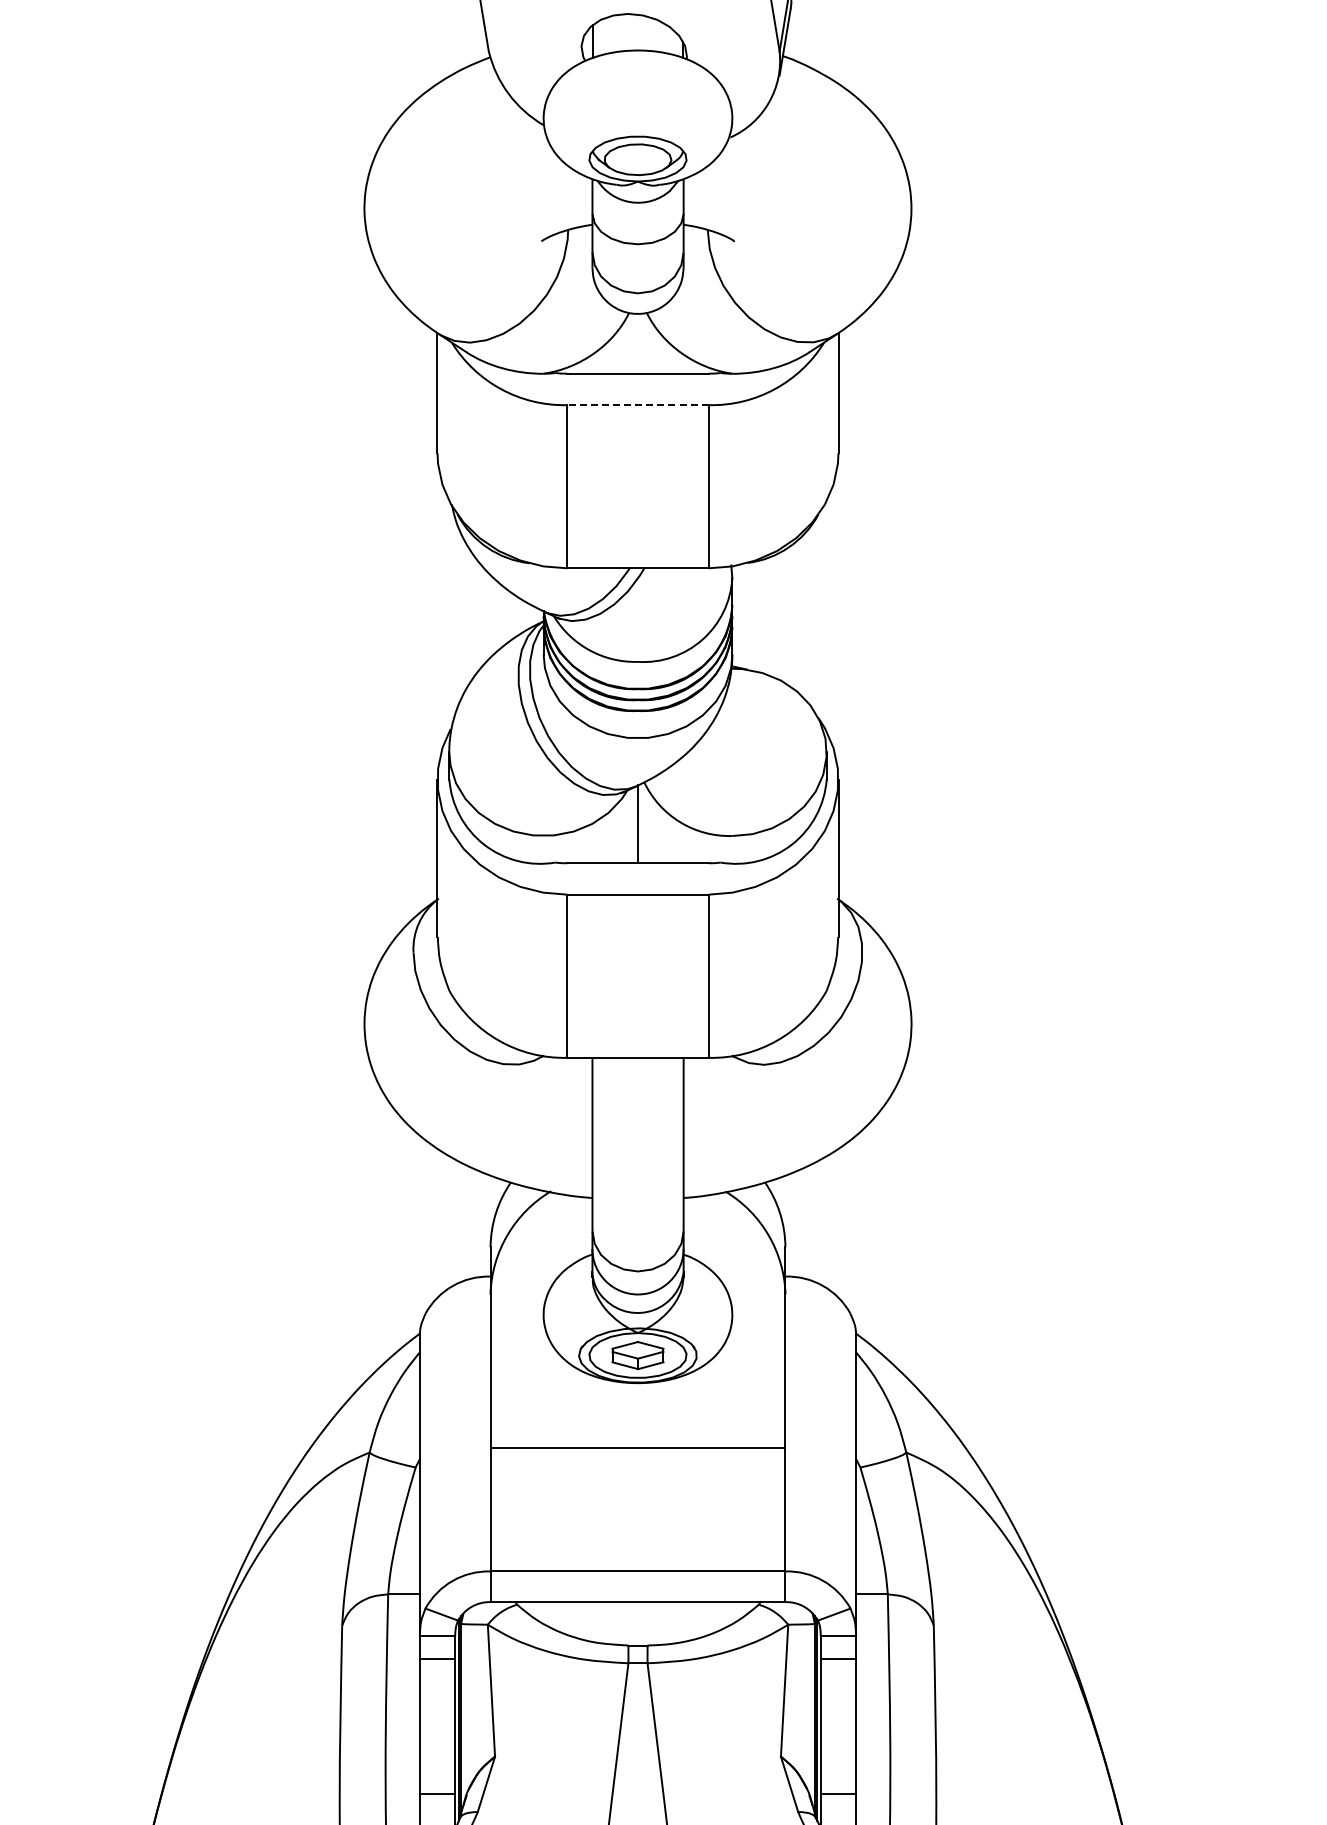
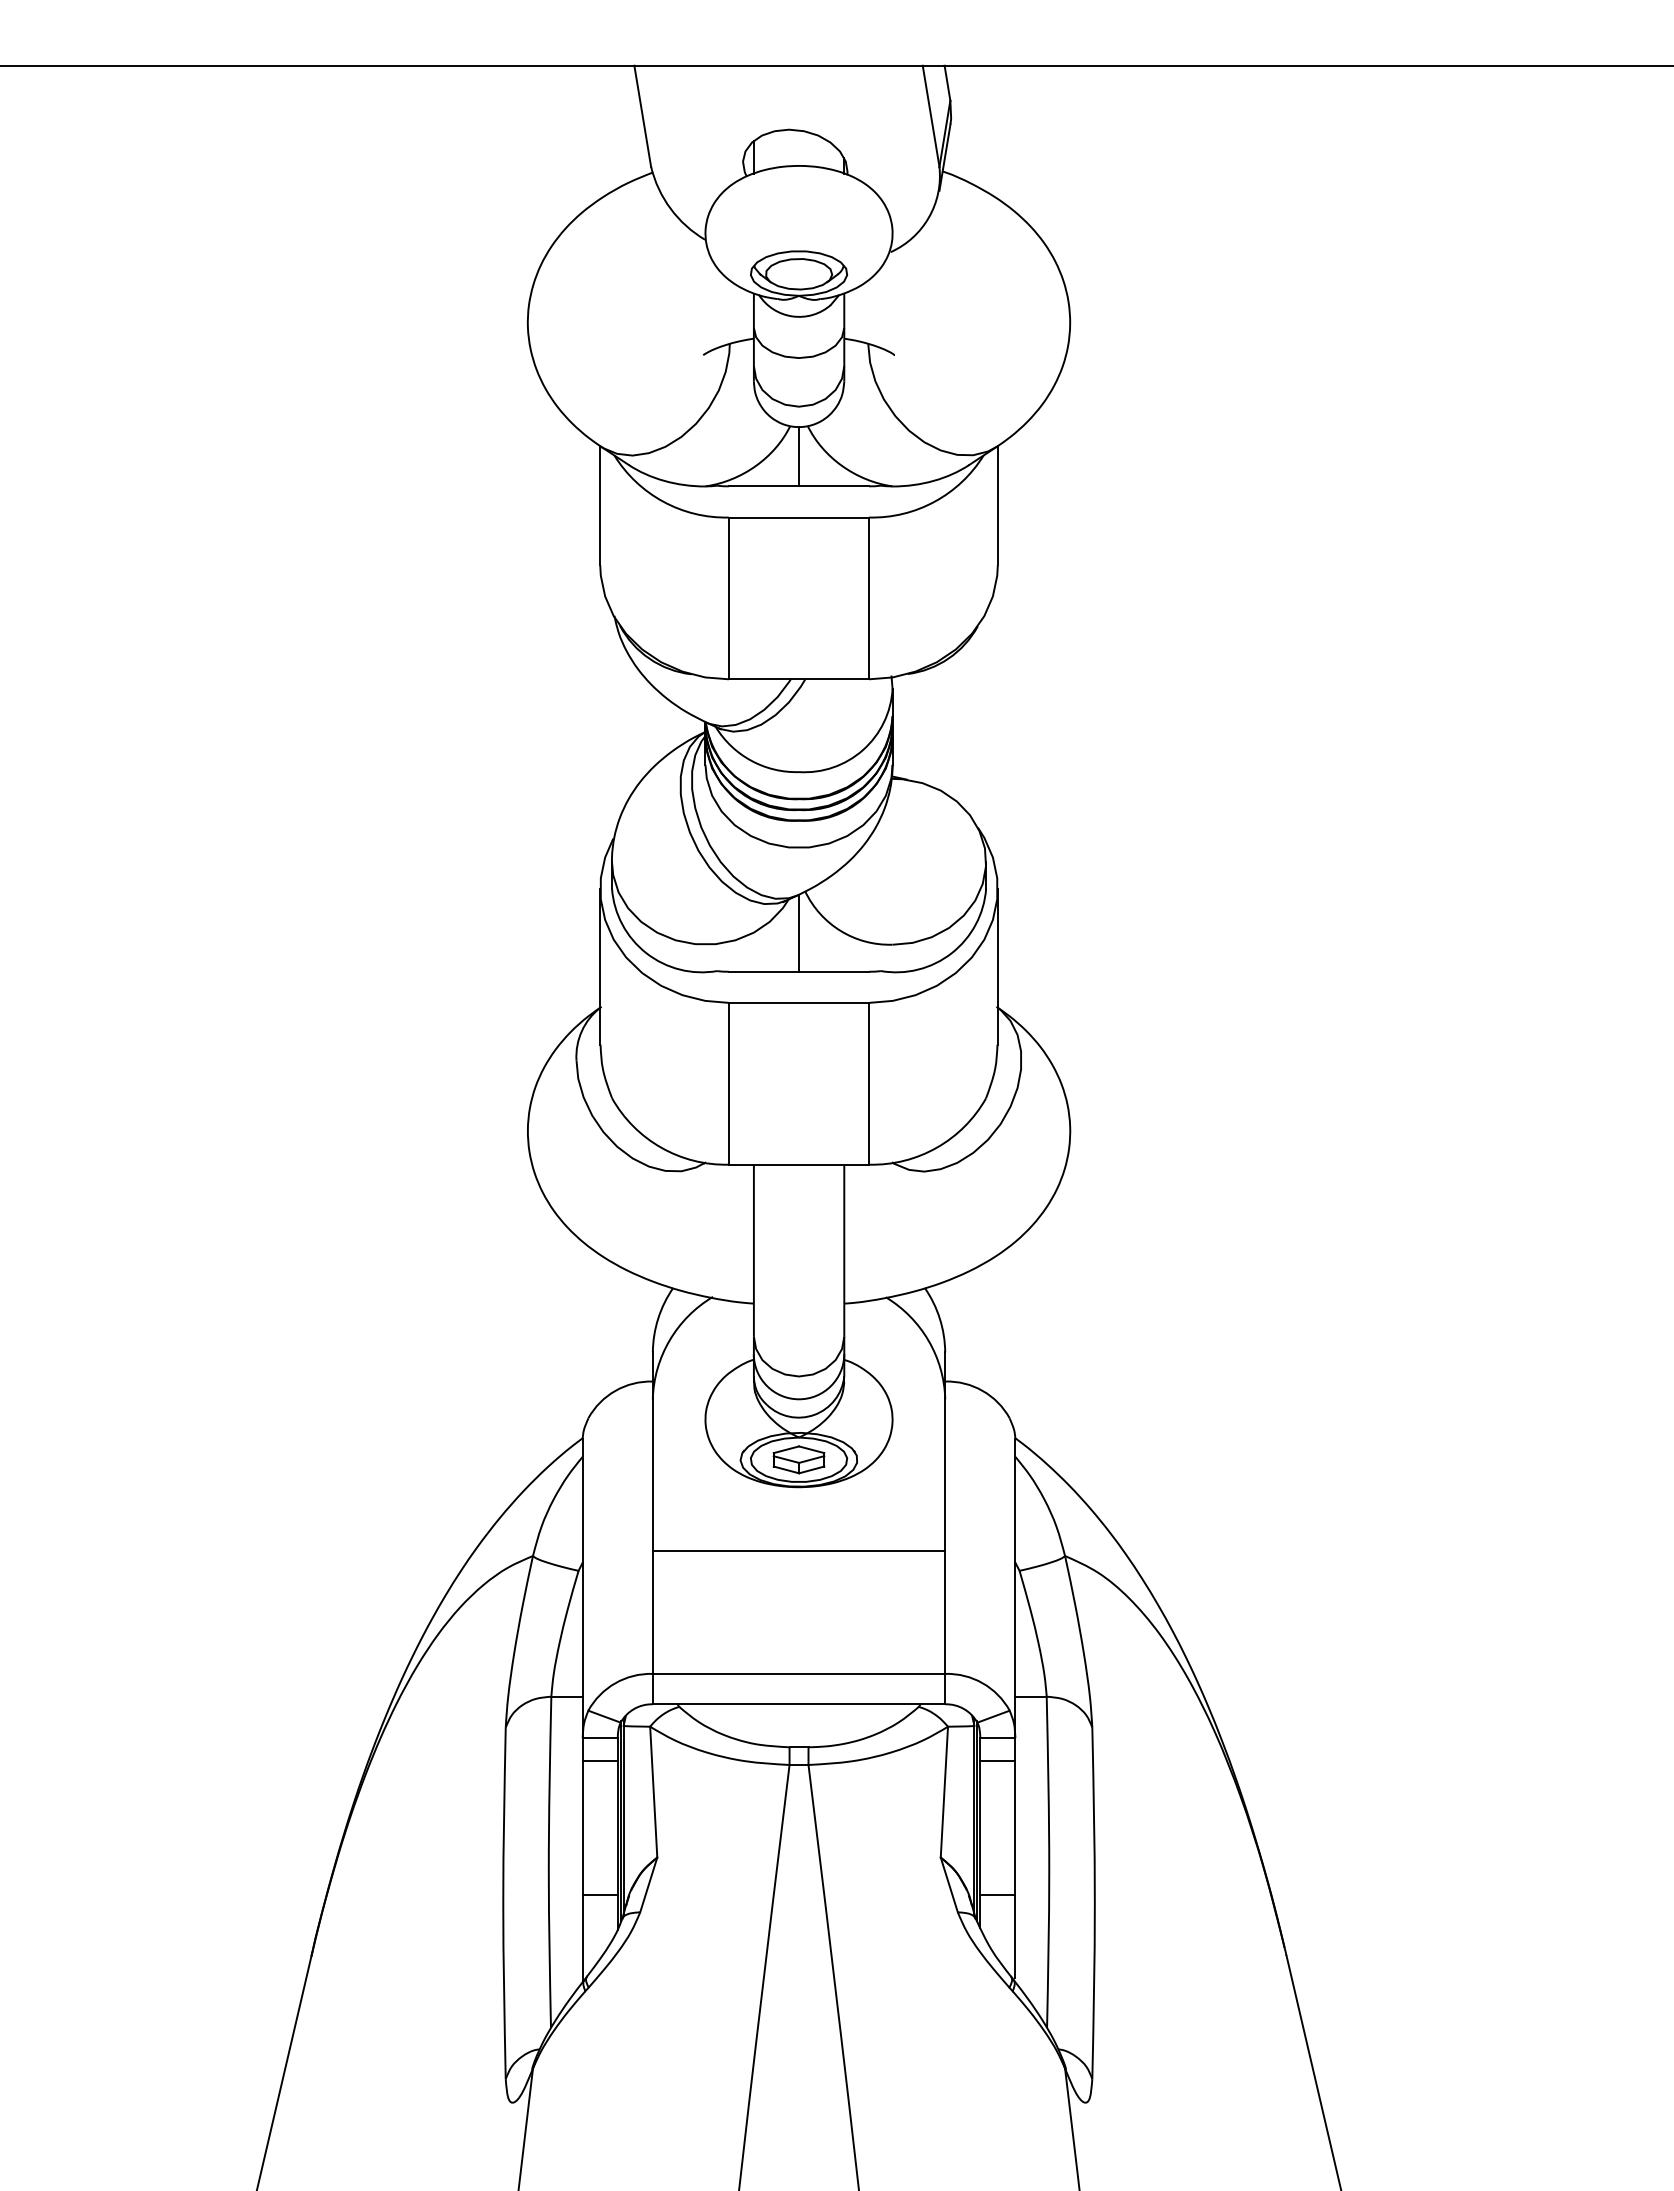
line: (638, 343) -> (799, 456), added
line: (637, 405) -> (798, 517), dashed -> solid

